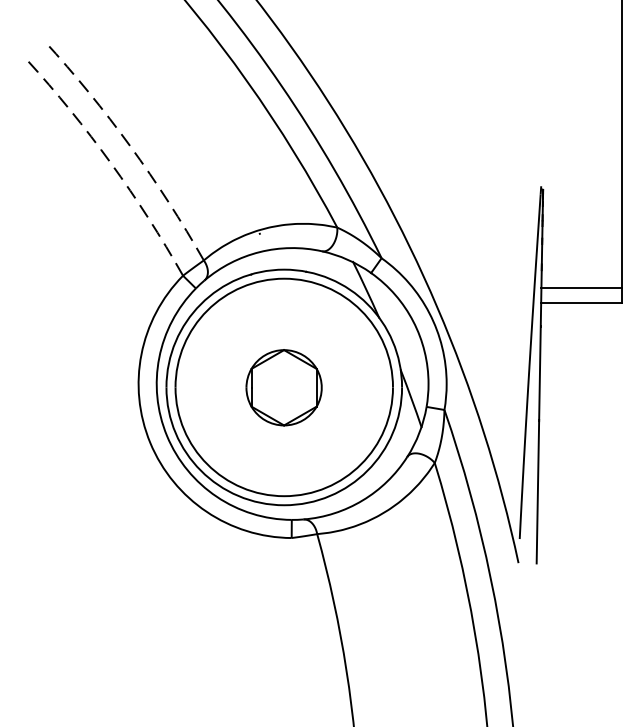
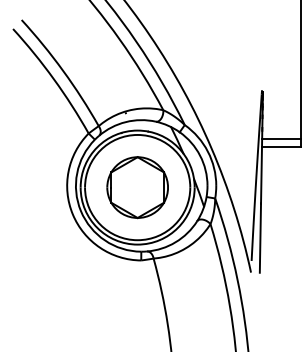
arc: (131, 145) -> (63, 70), dashed -> solid
arc: (110, 164) -> (53, 79), dashed -> solid
part: (283, 387) -> (137, 187), size x1.67

